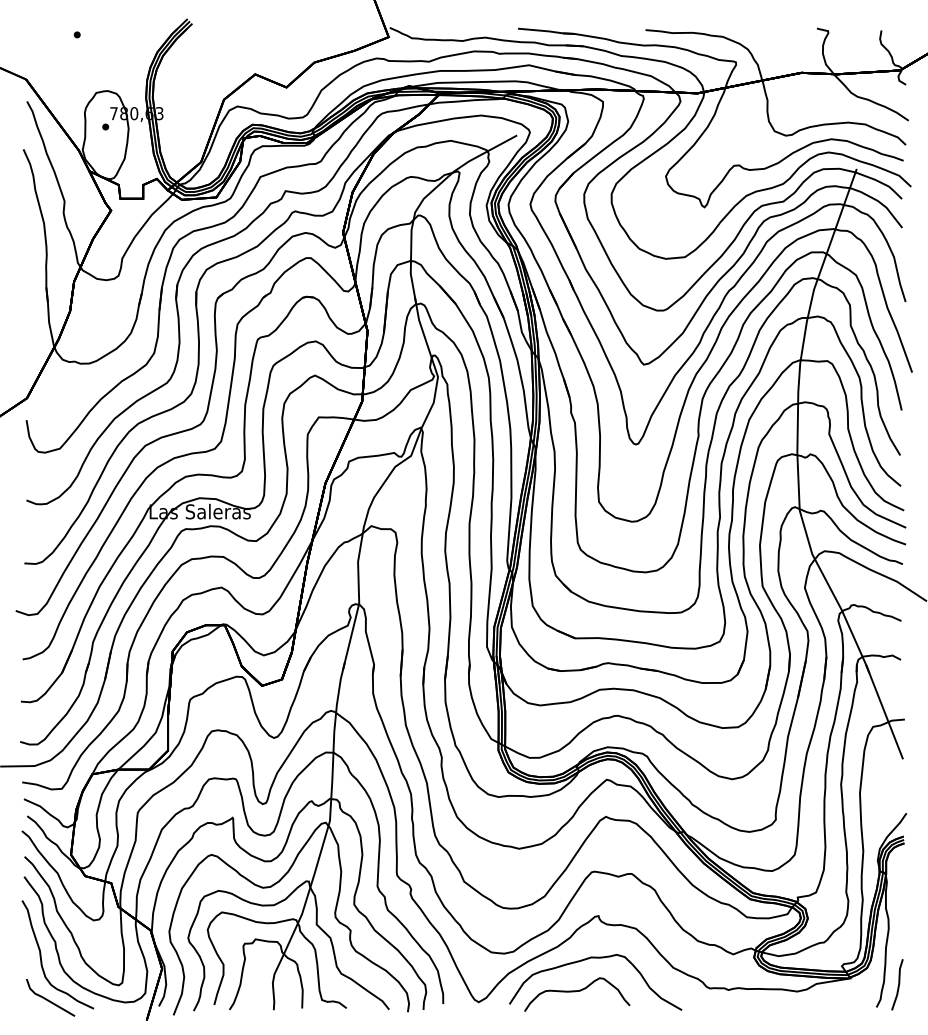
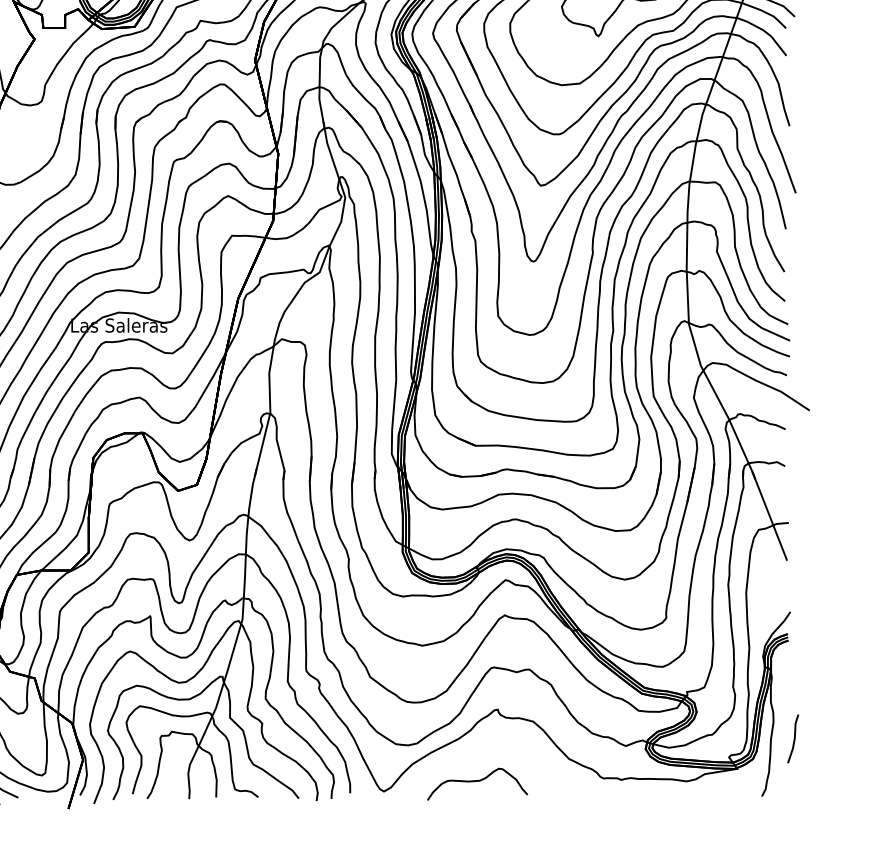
curve: (595, 958) -> (494, 749), removed
line: (898, 984) -> (794, 738), moved

